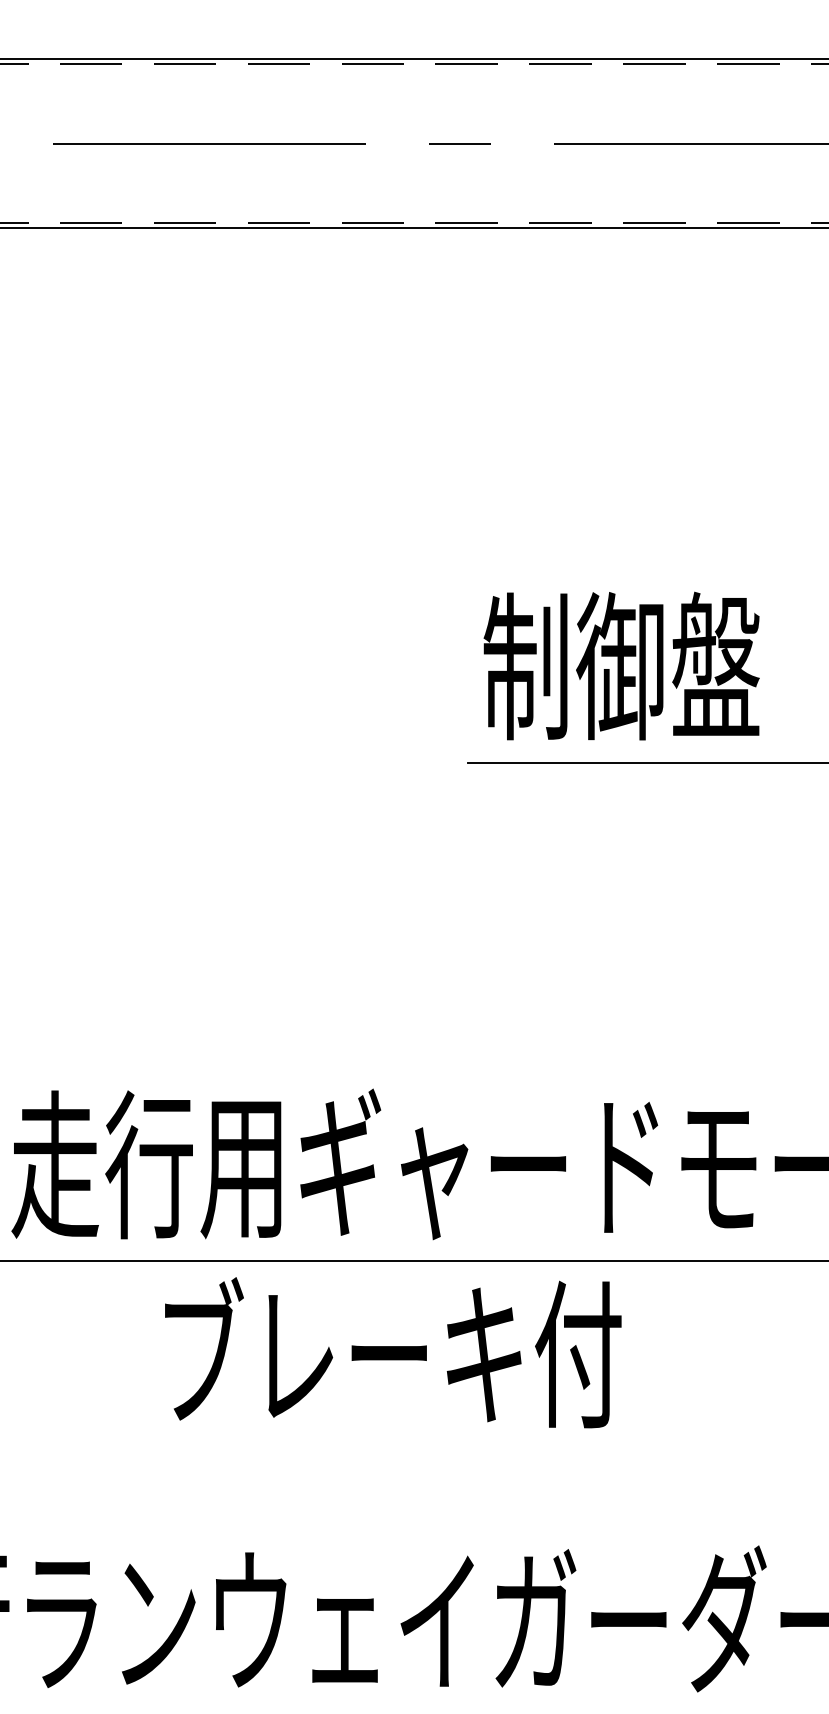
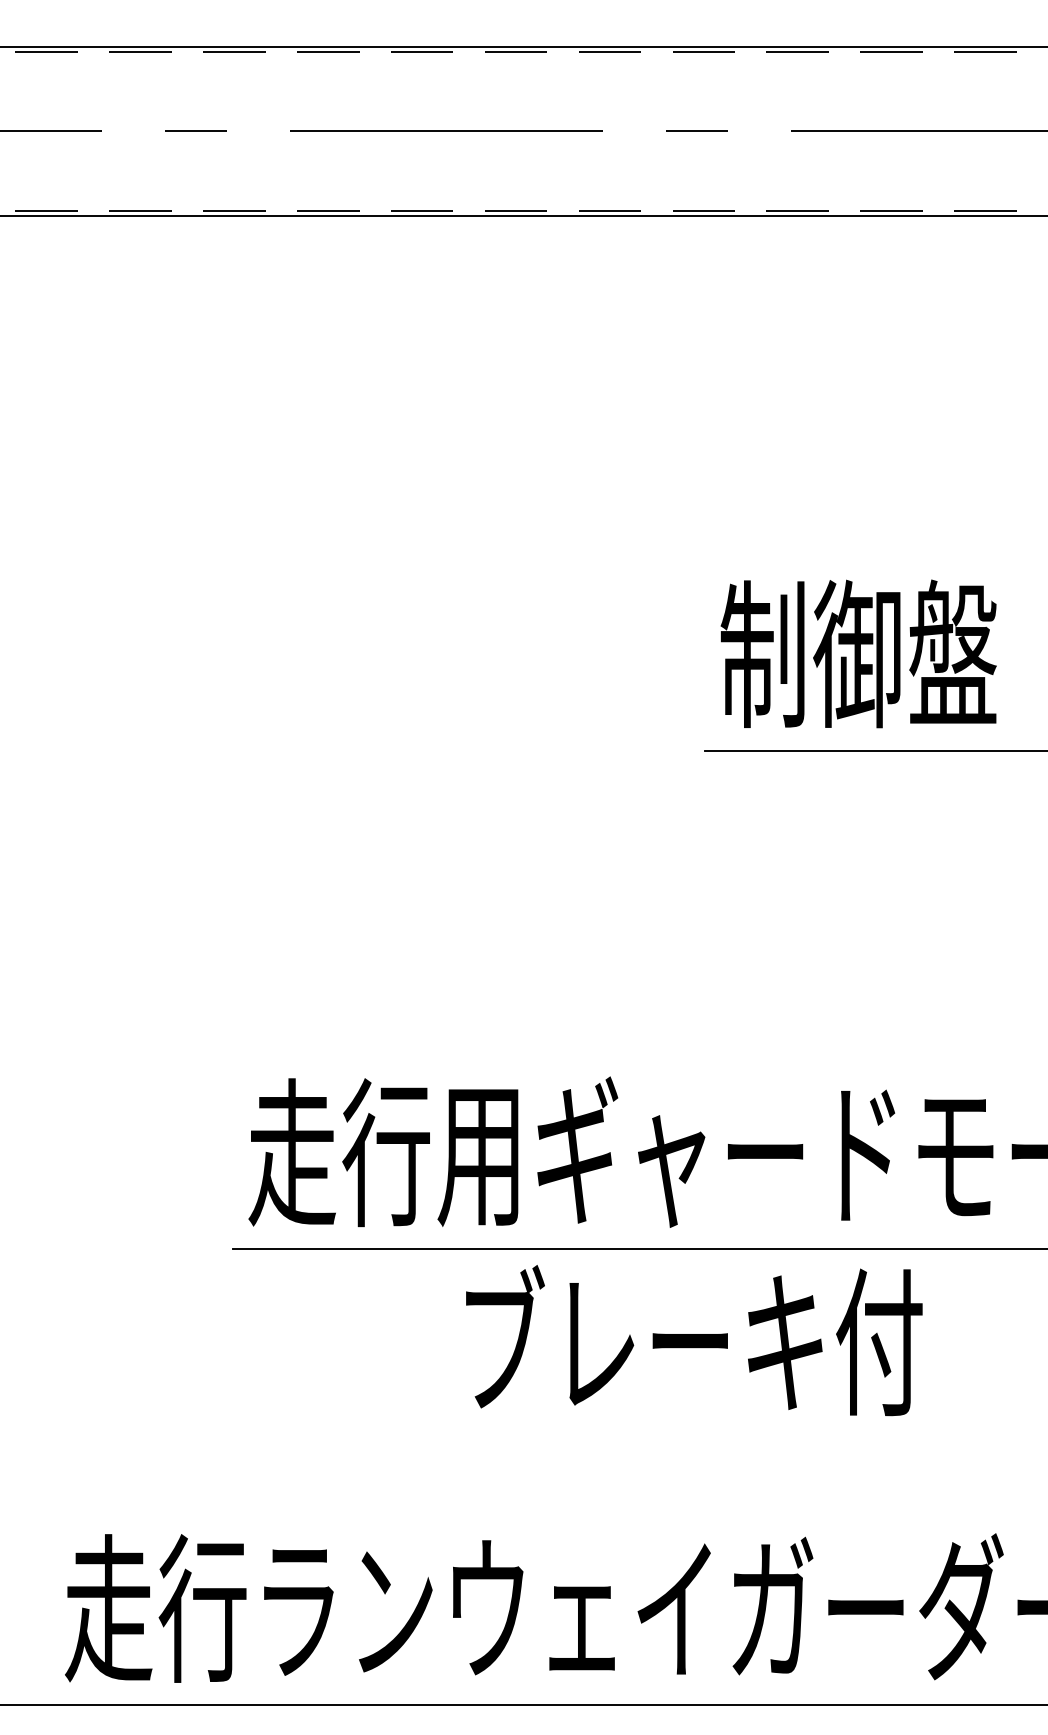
text: (393, 1352) -> (694, 1340), moved

